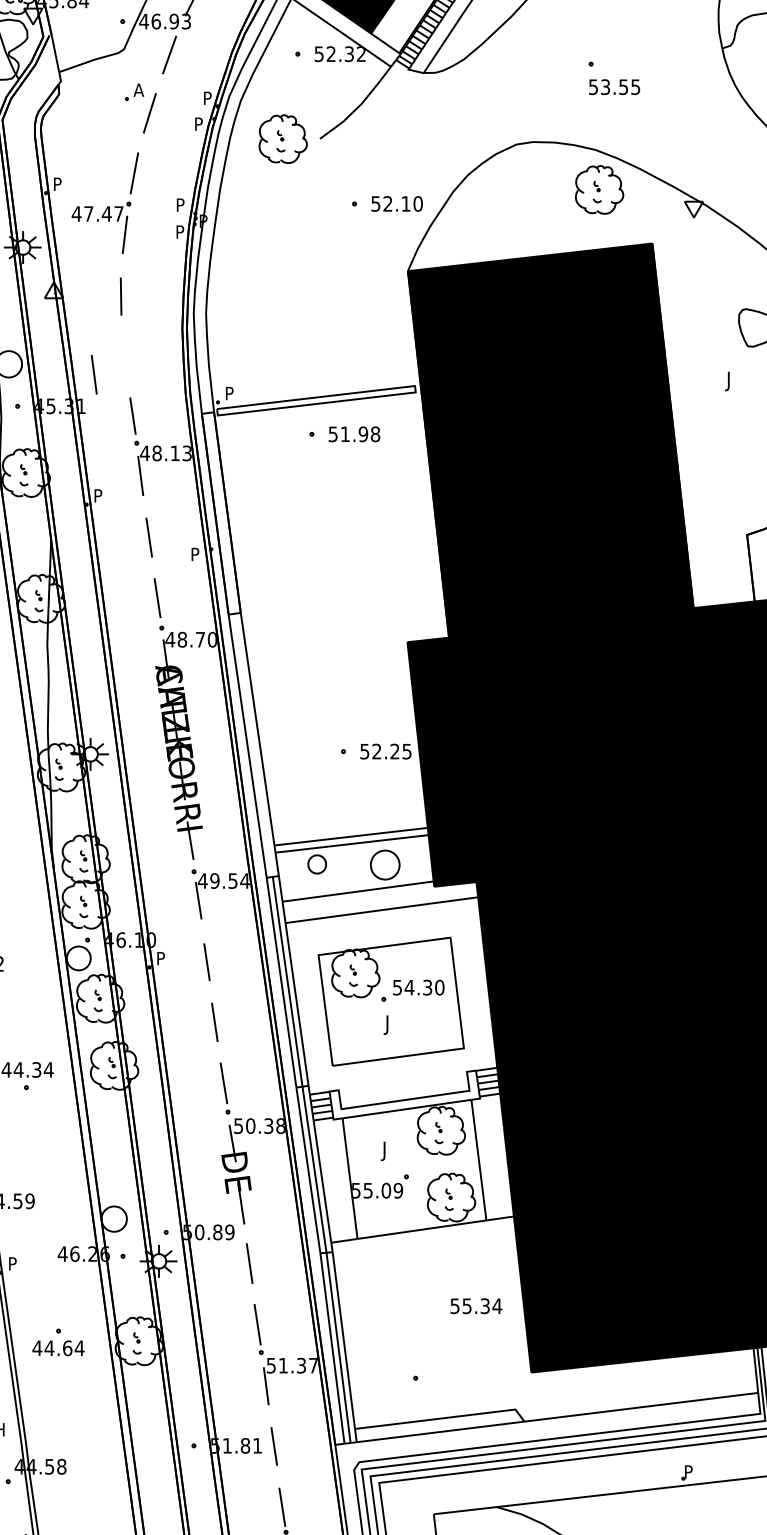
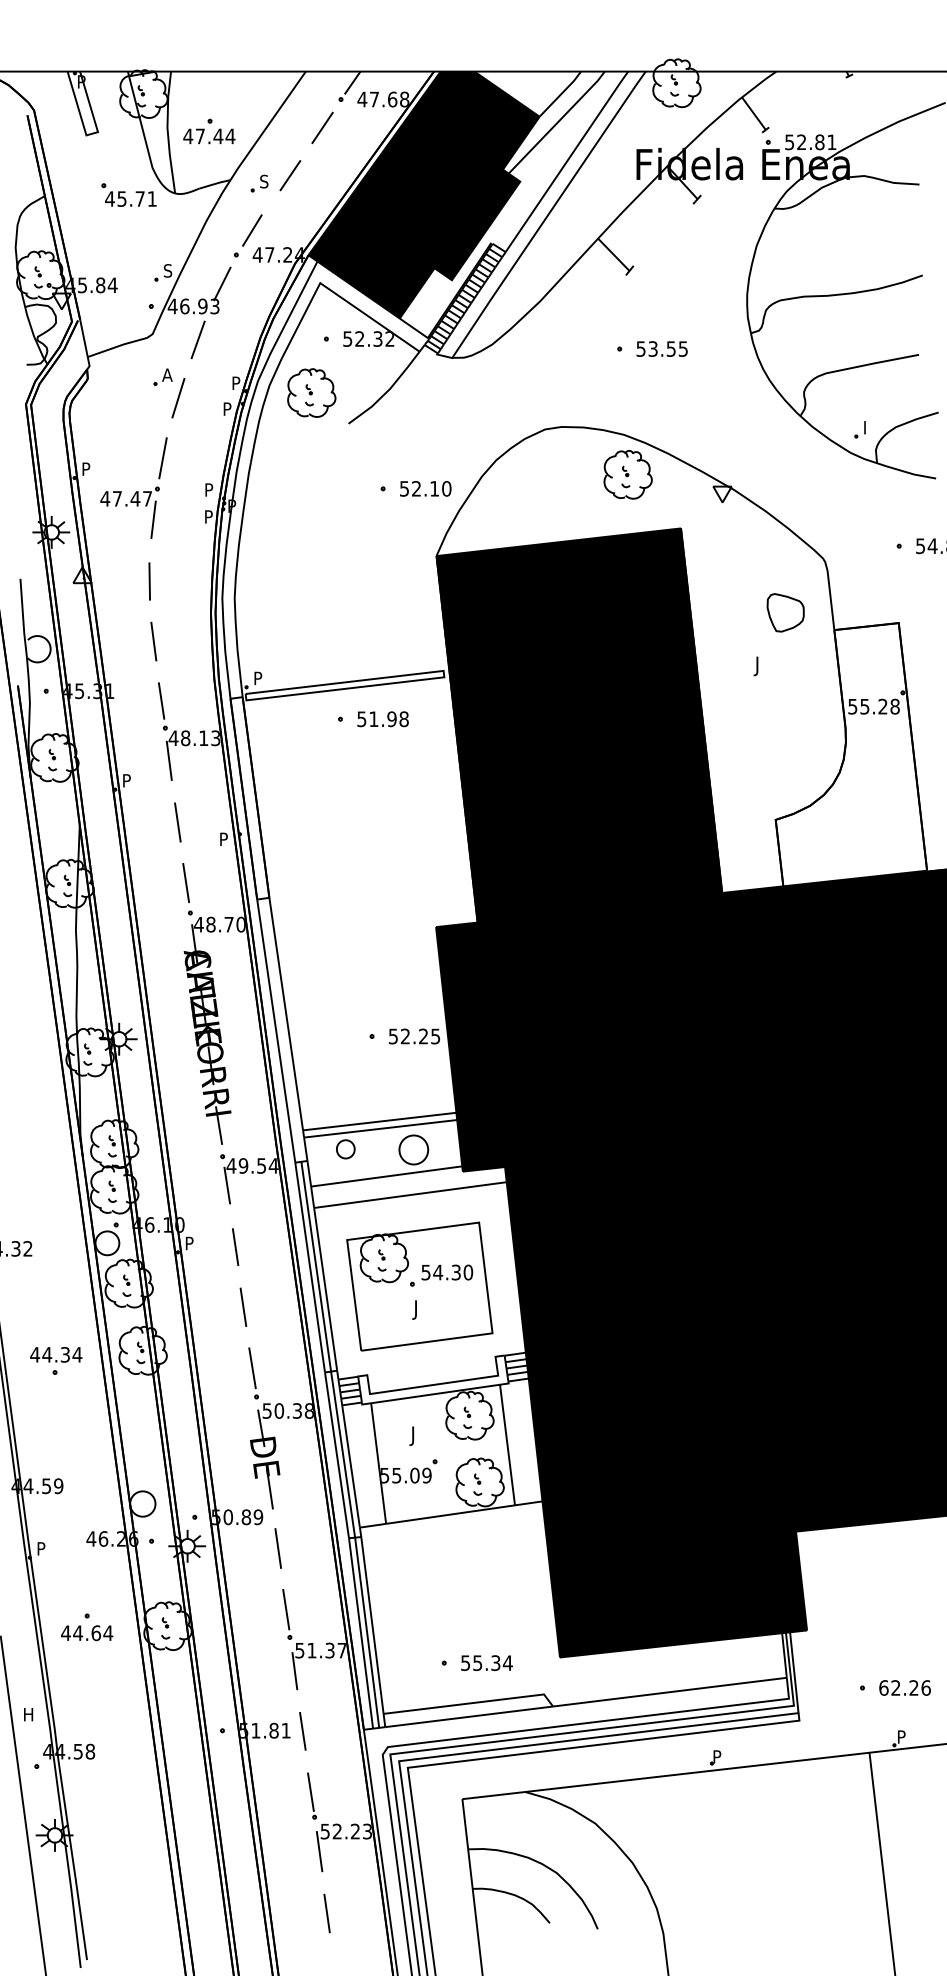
text: (613, 86) -> (661, 348), moved
part: (282, 138) -> (311, 392), moved
line: (93, 374) -> (153, 641), moved
text: (475, 1305) -> (486, 1662), moved

